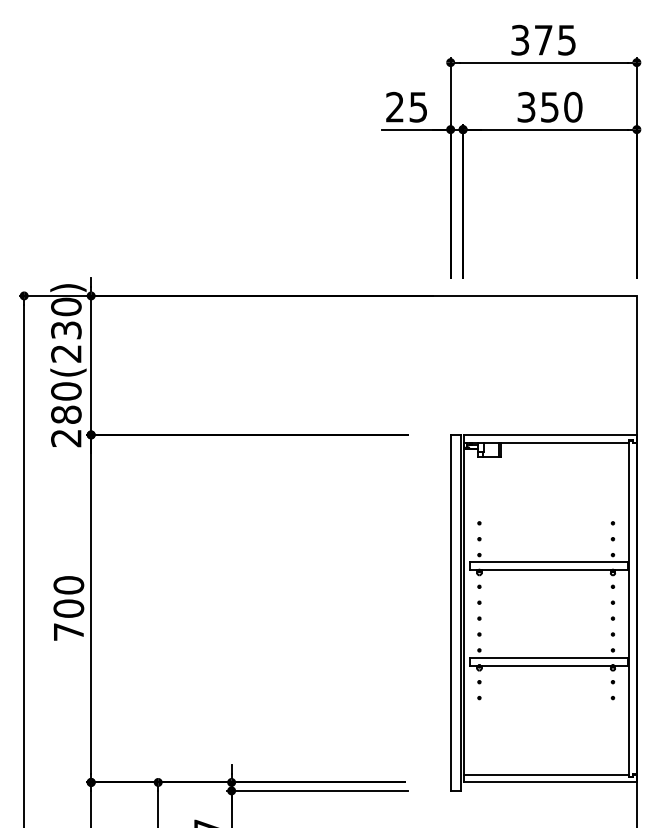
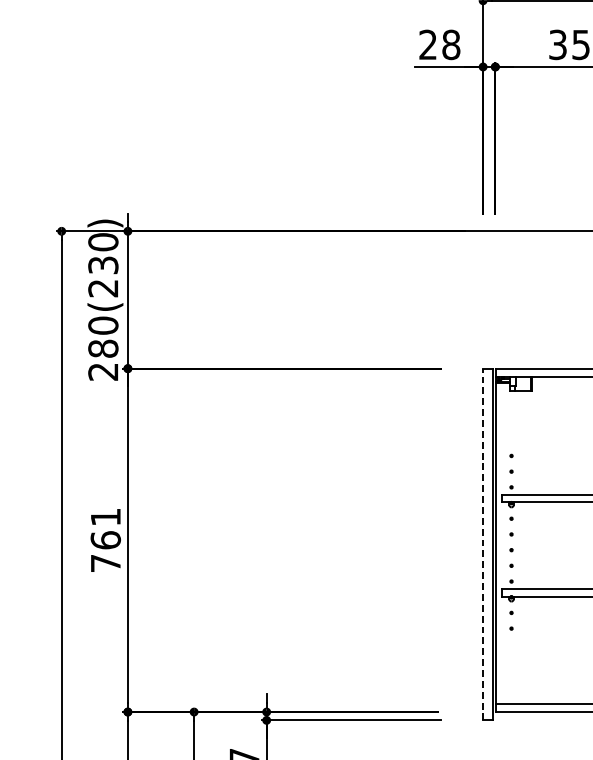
text: (418, 106) -> (451, 44), 25 -> 28
text: (68, 596) -> (105, 528), 700 -> 761
line: (450, 612) -> (482, 544), solid -> dashed

